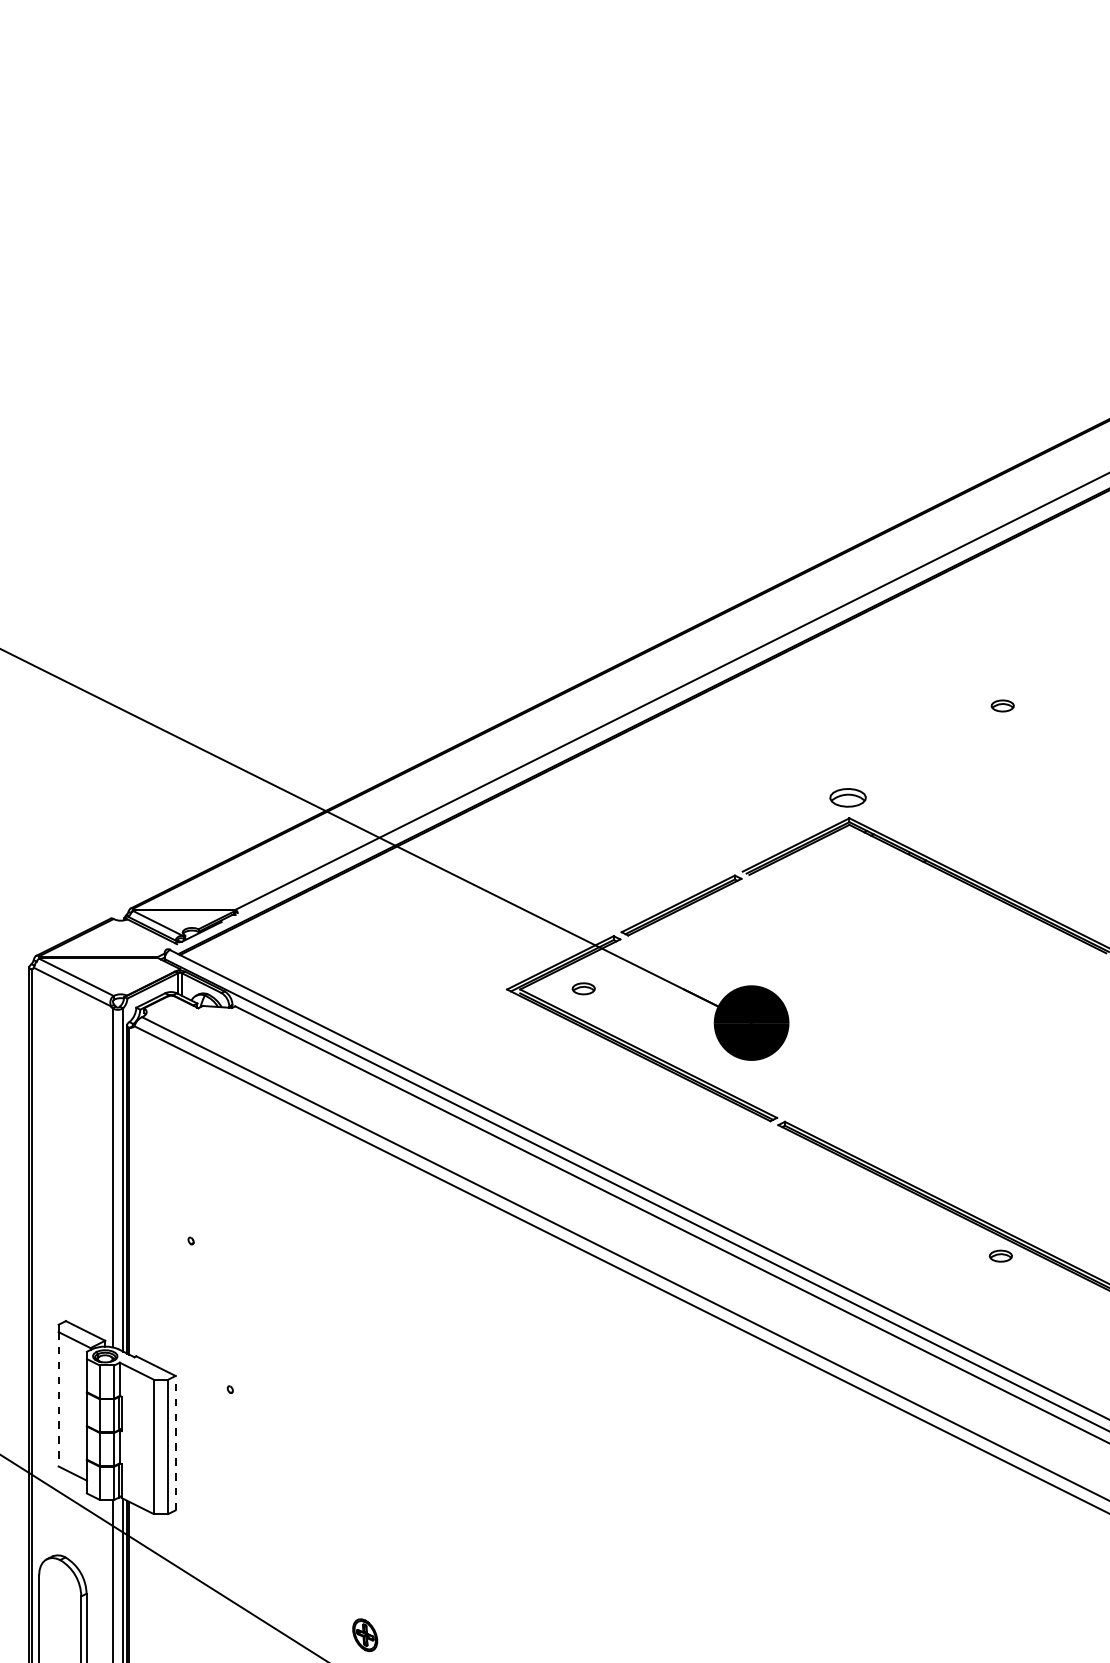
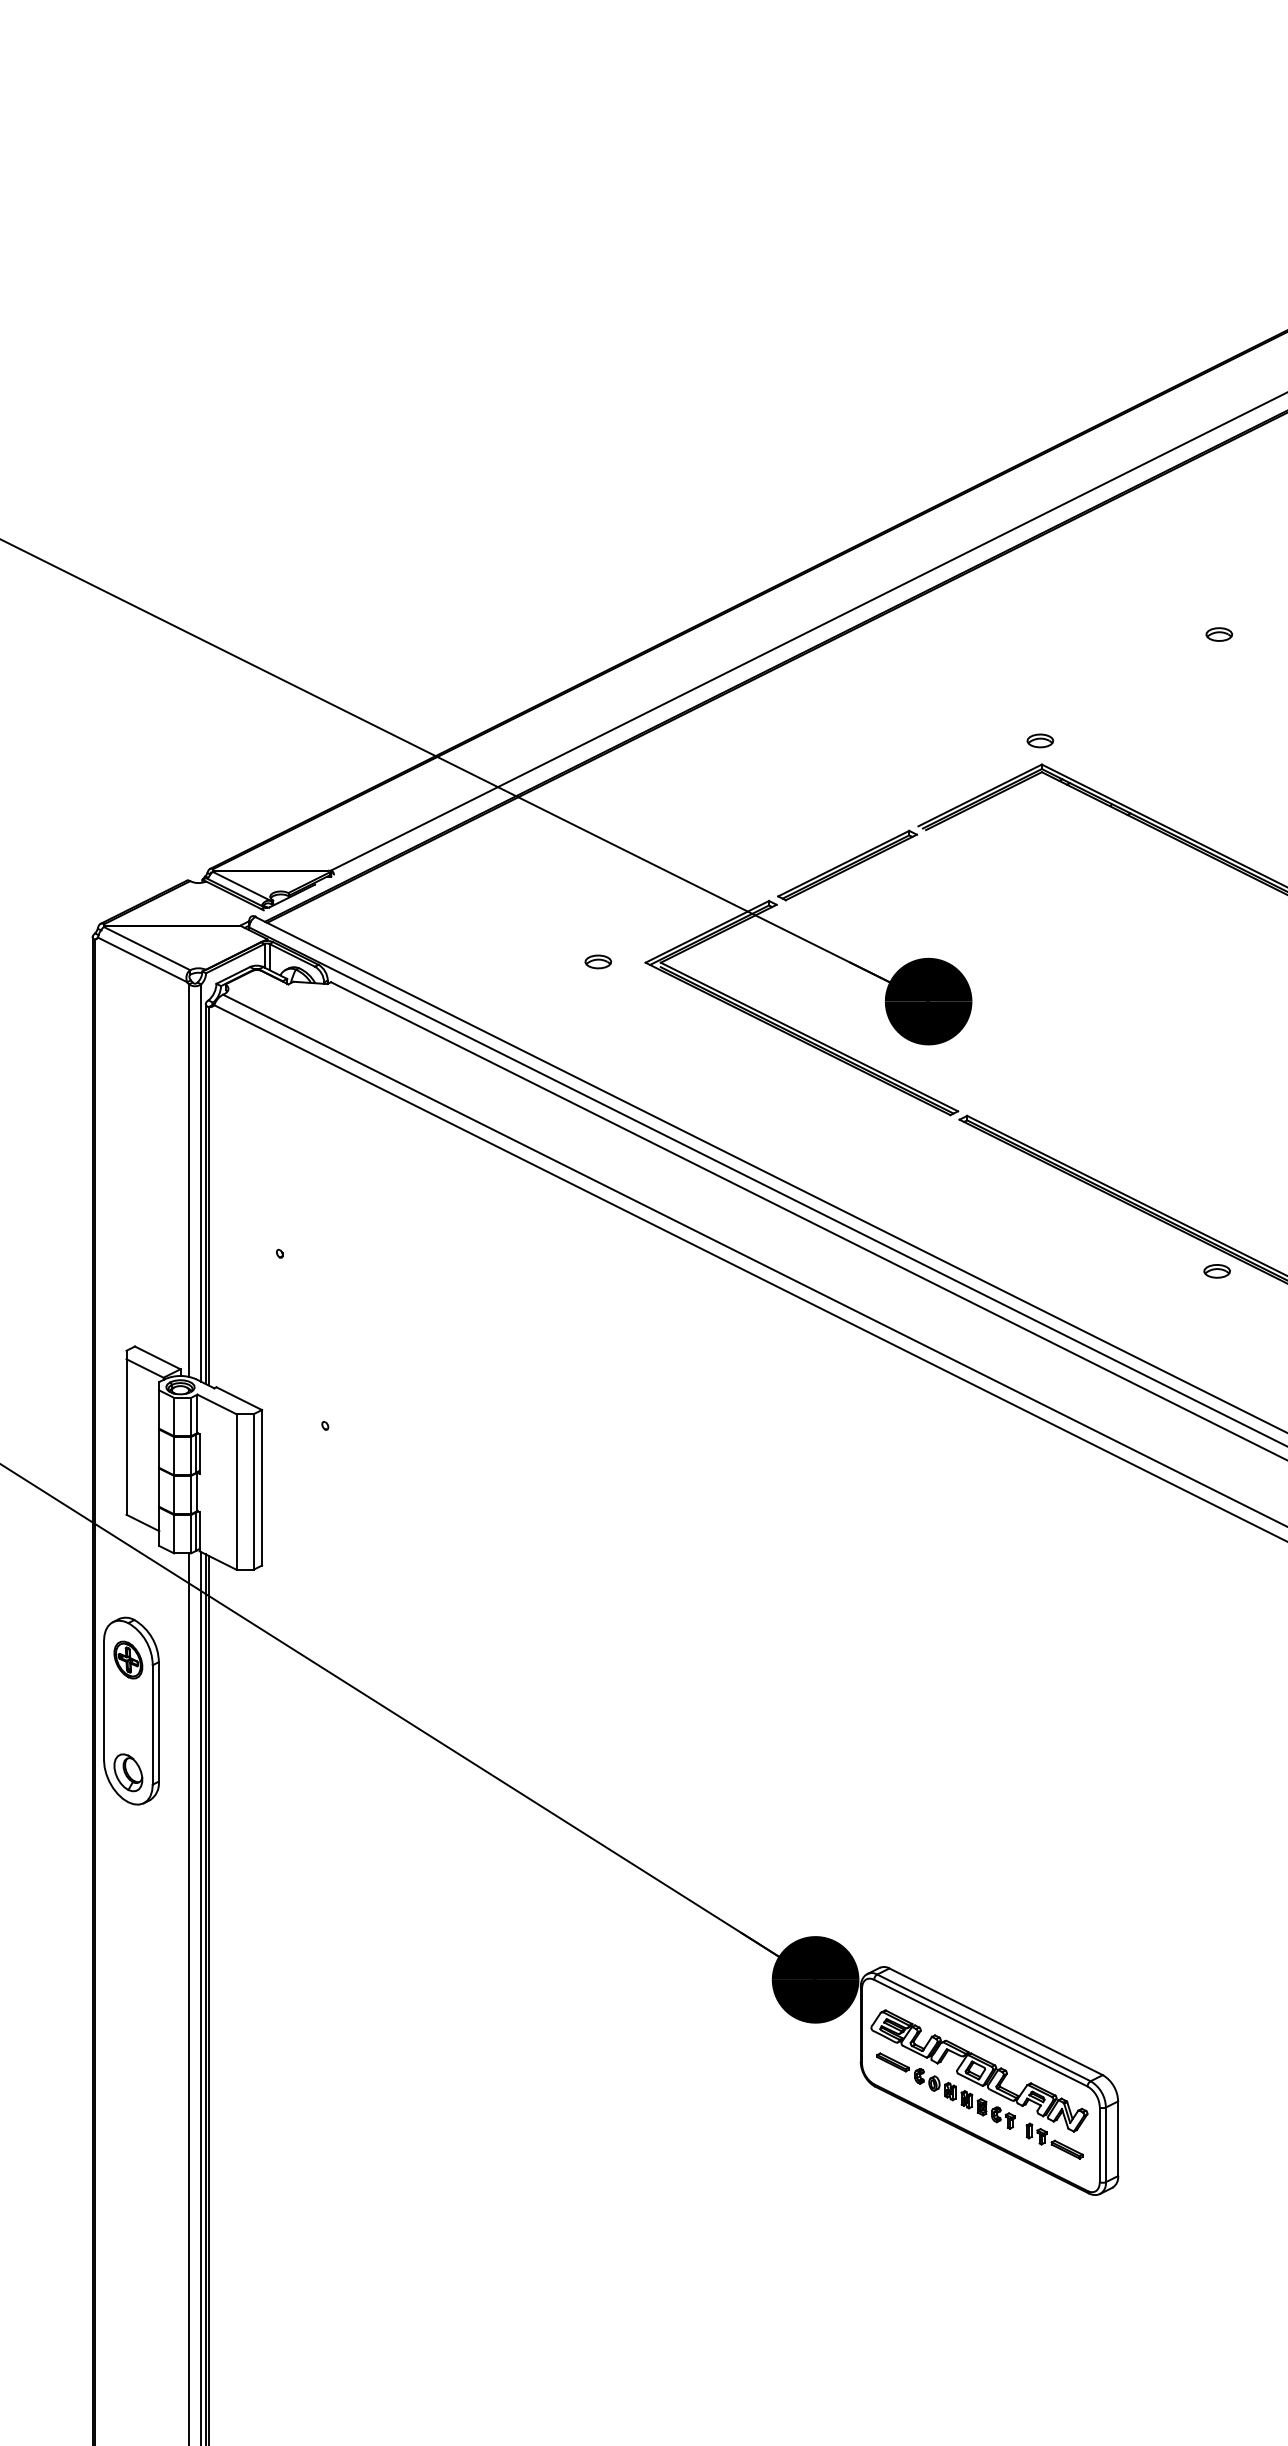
part: (848, 797) -> (1040, 740), size x0.62
part: (583, 988) -> (598, 961), moved
line: (58, 1399) -> (126, 1437), dashed -> solid
line: (176, 1442) -> (262, 1487), dashed -> solid
part: (365, 1634) -> (128, 1659), moved

